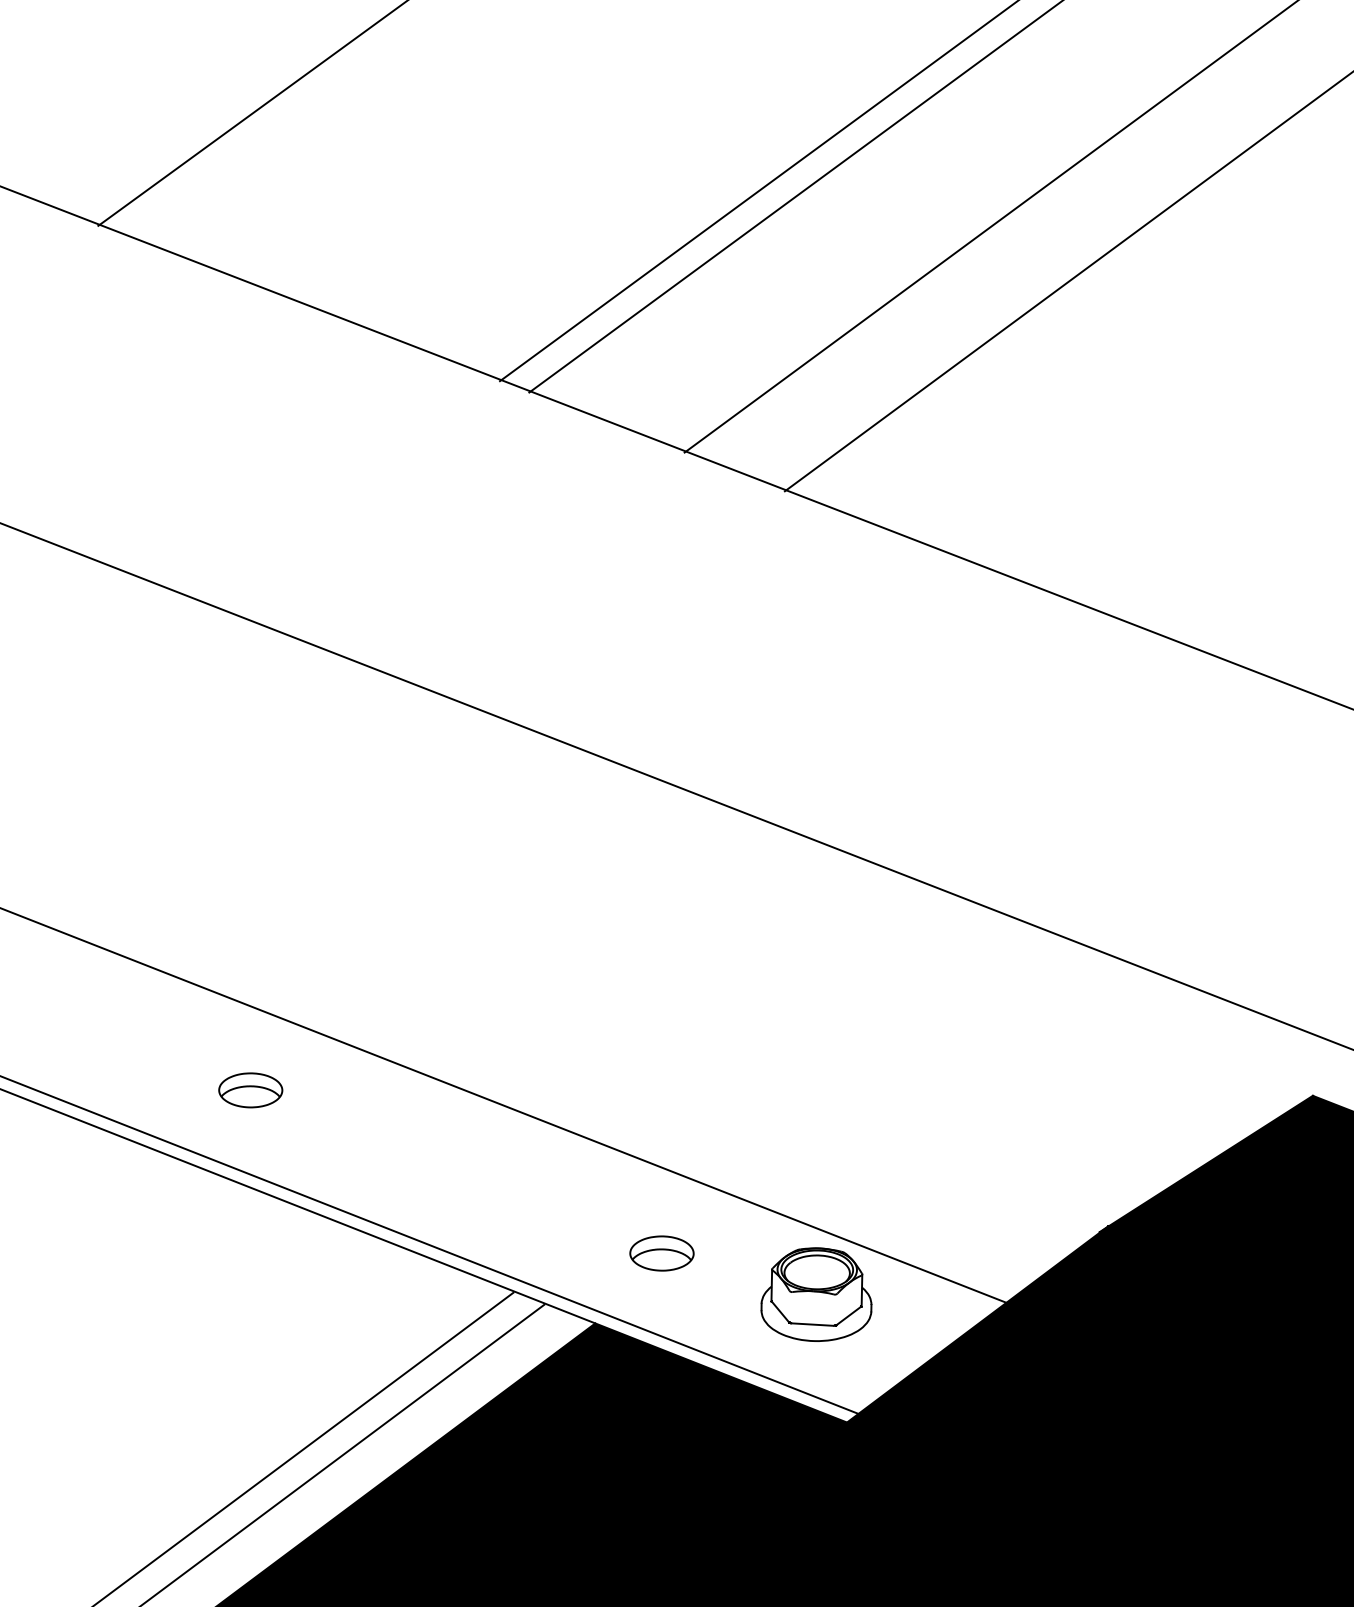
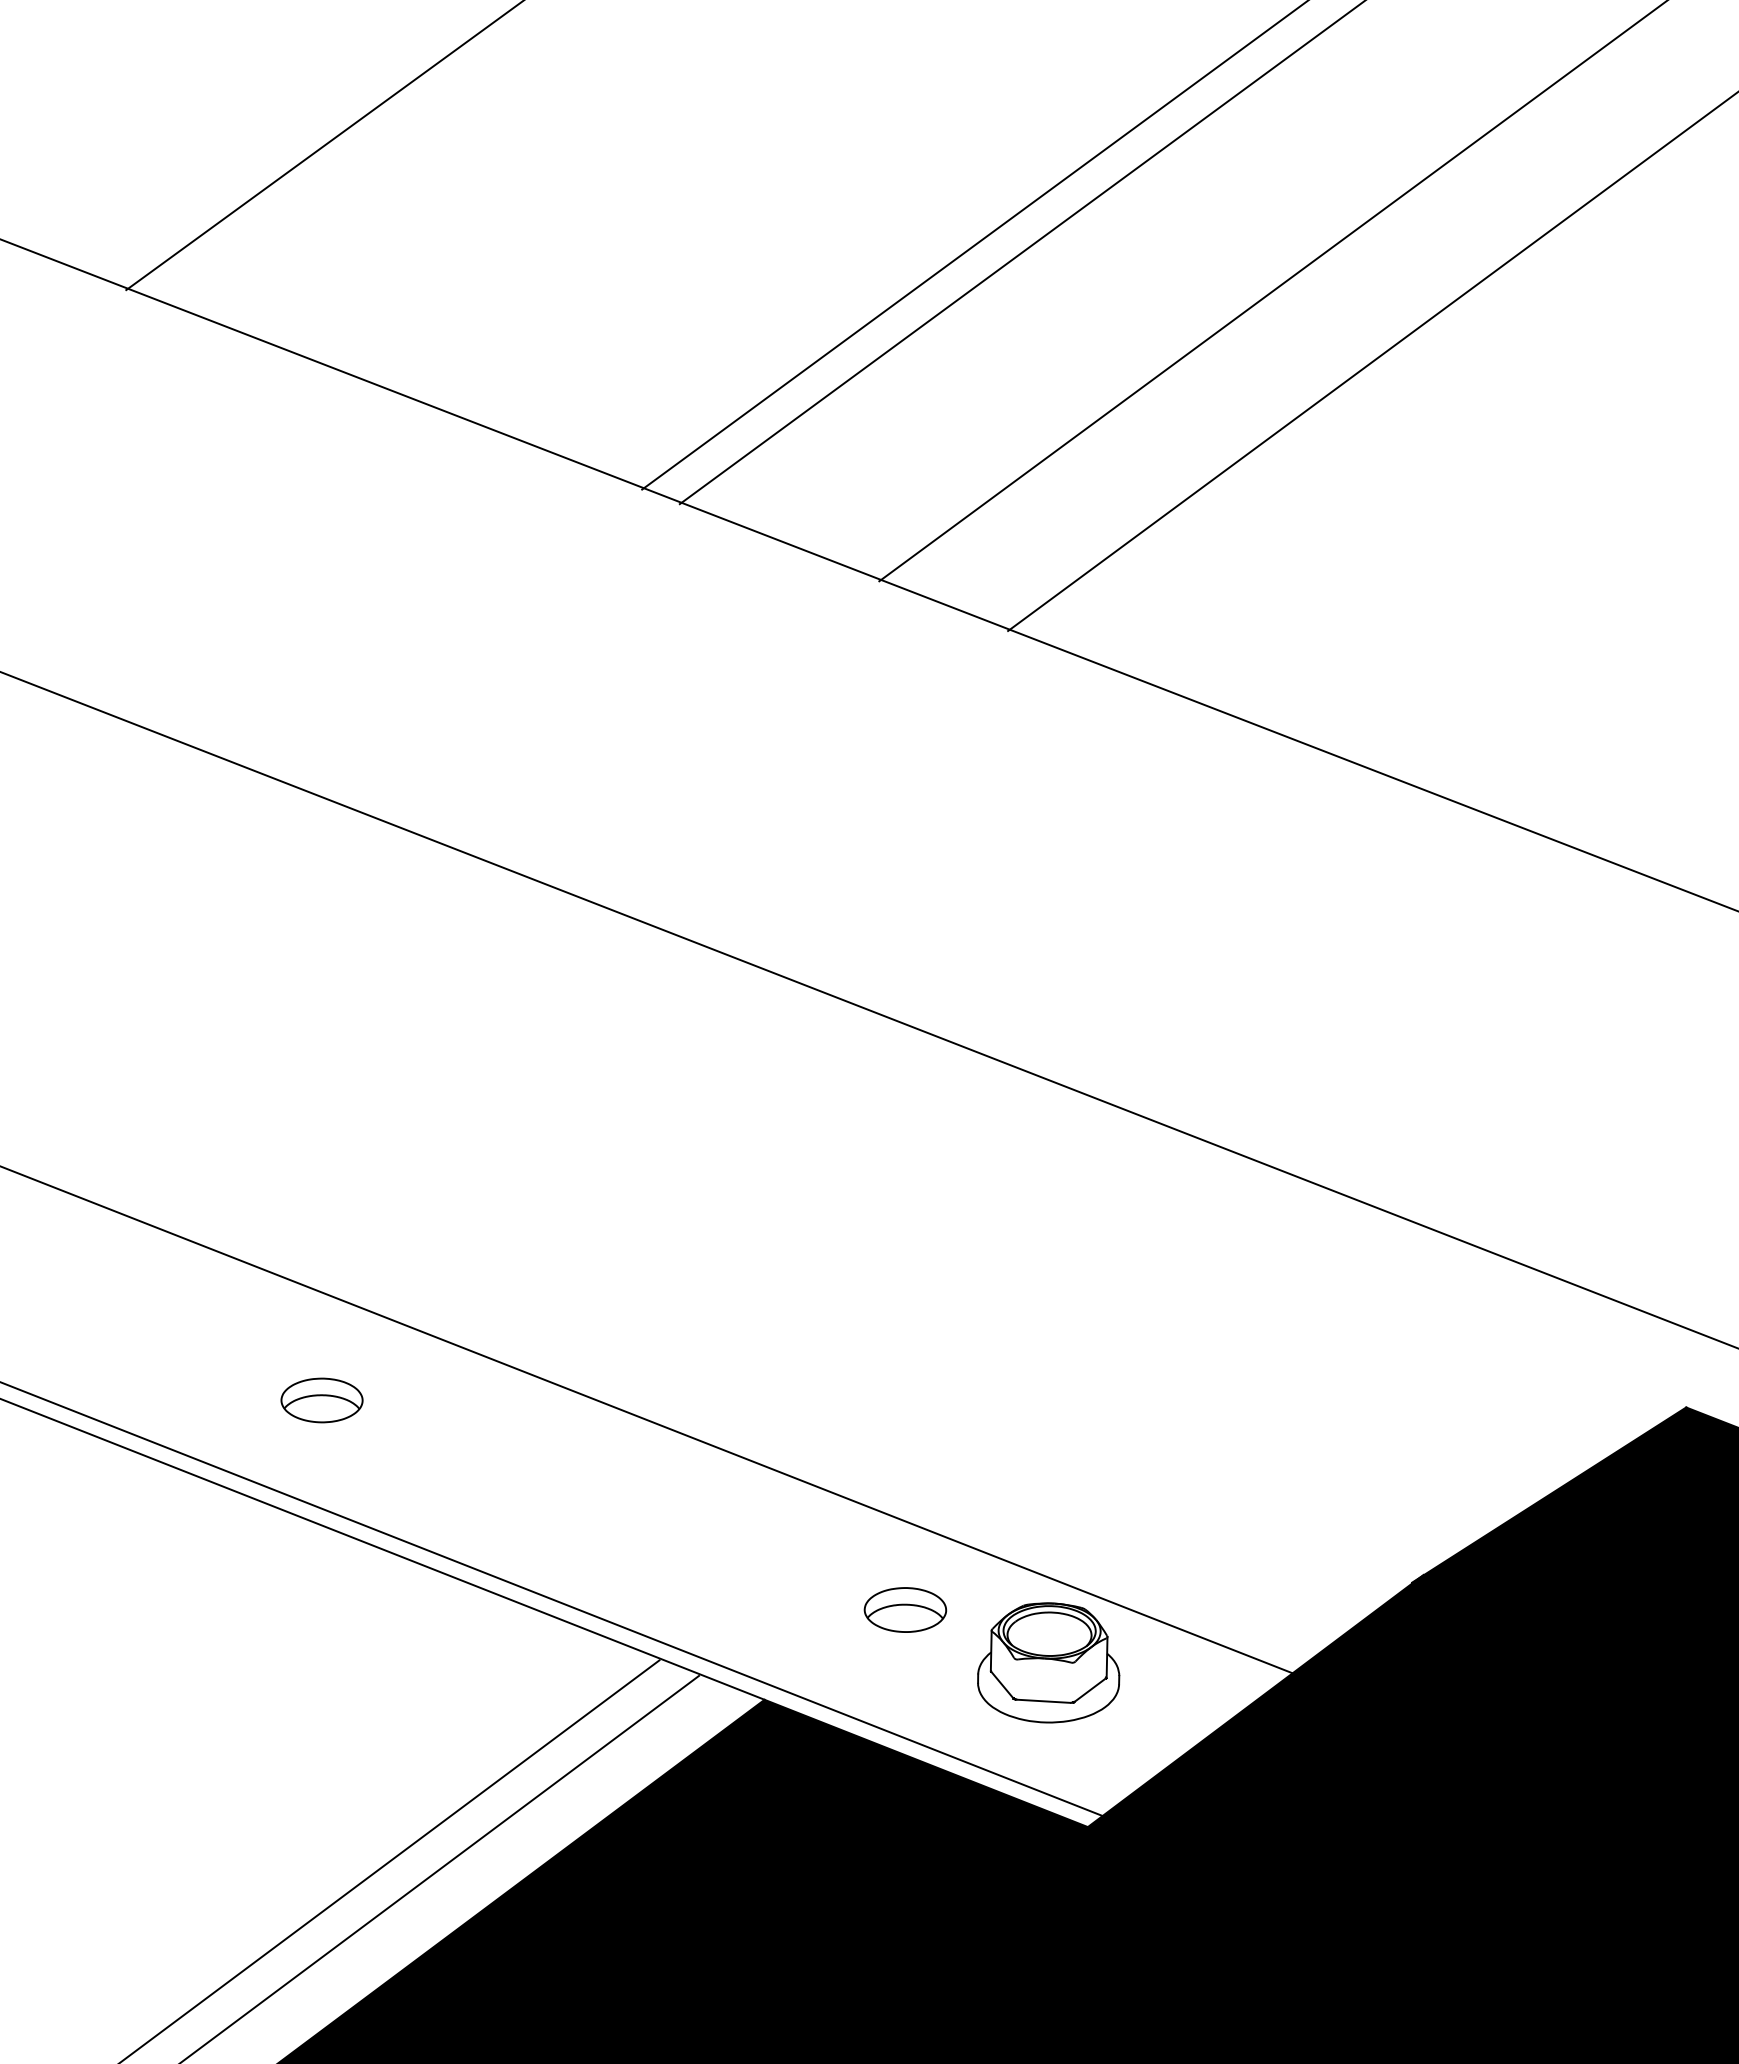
part: (661, 1253) -> (904, 1609), moved

